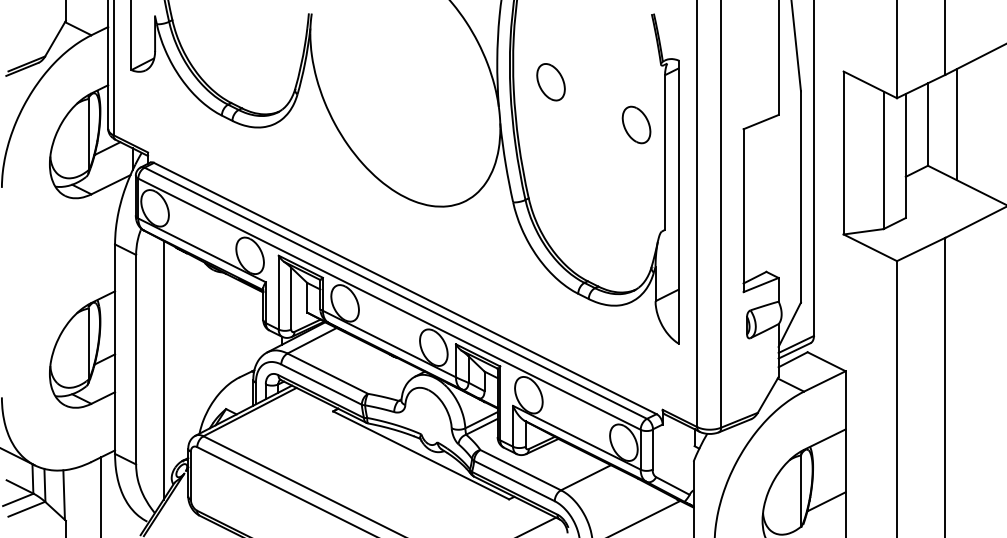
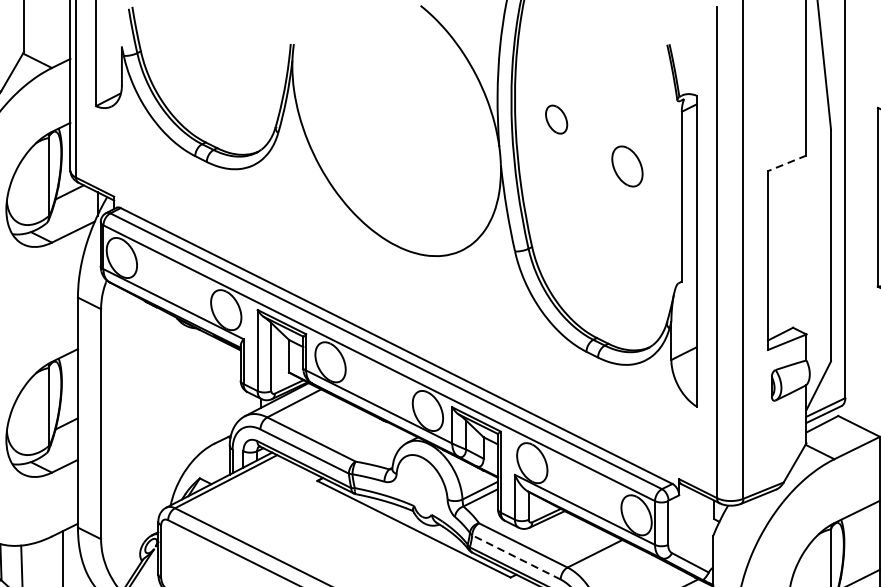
part: (550, 82) -> (556, 119), size x0.7
line: (761, 122) -> (787, 163), solid -> dashed
part: (636, 124) -> (627, 165), moved
line: (163, 369) -> (131, 434), removed
line: (514, 480) -> (516, 556), solid -> dashed

